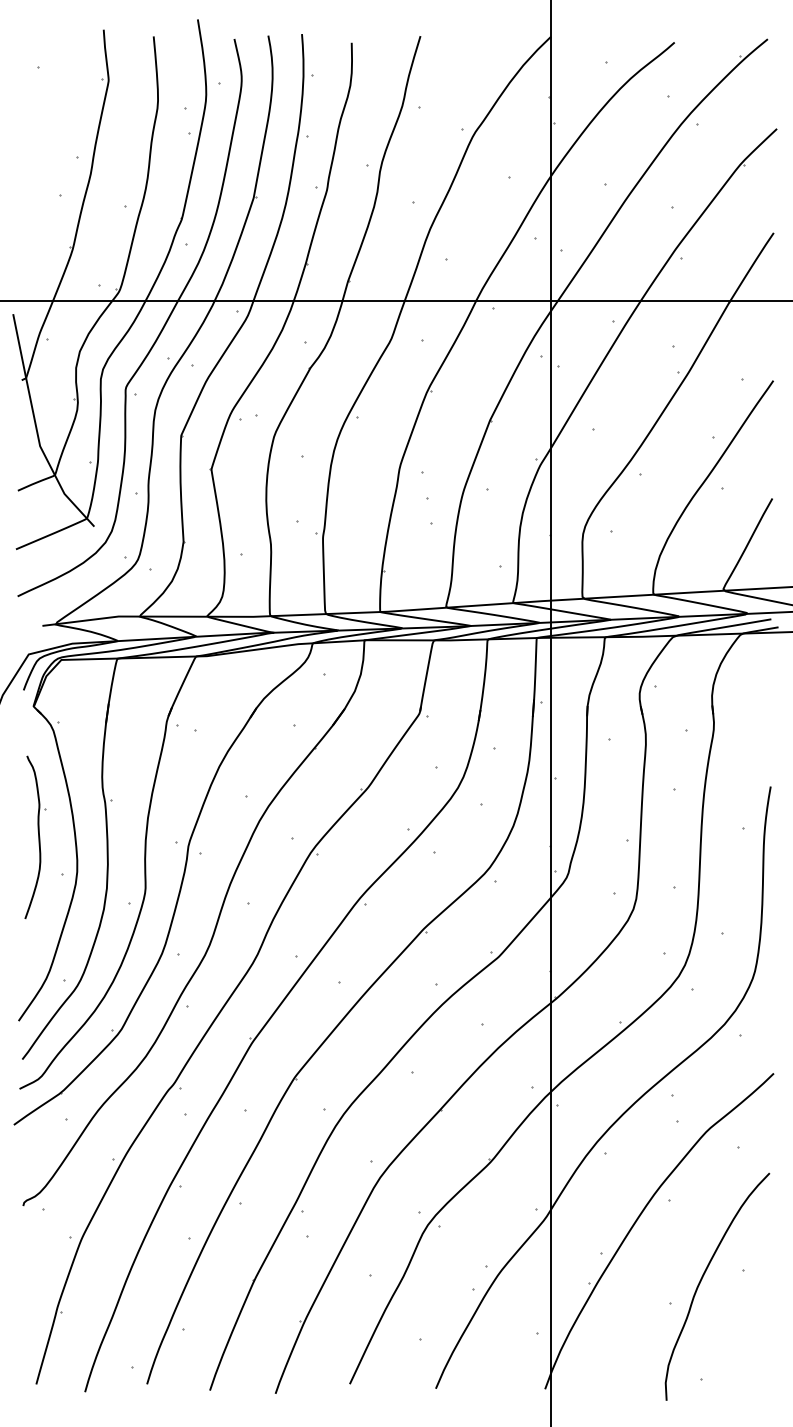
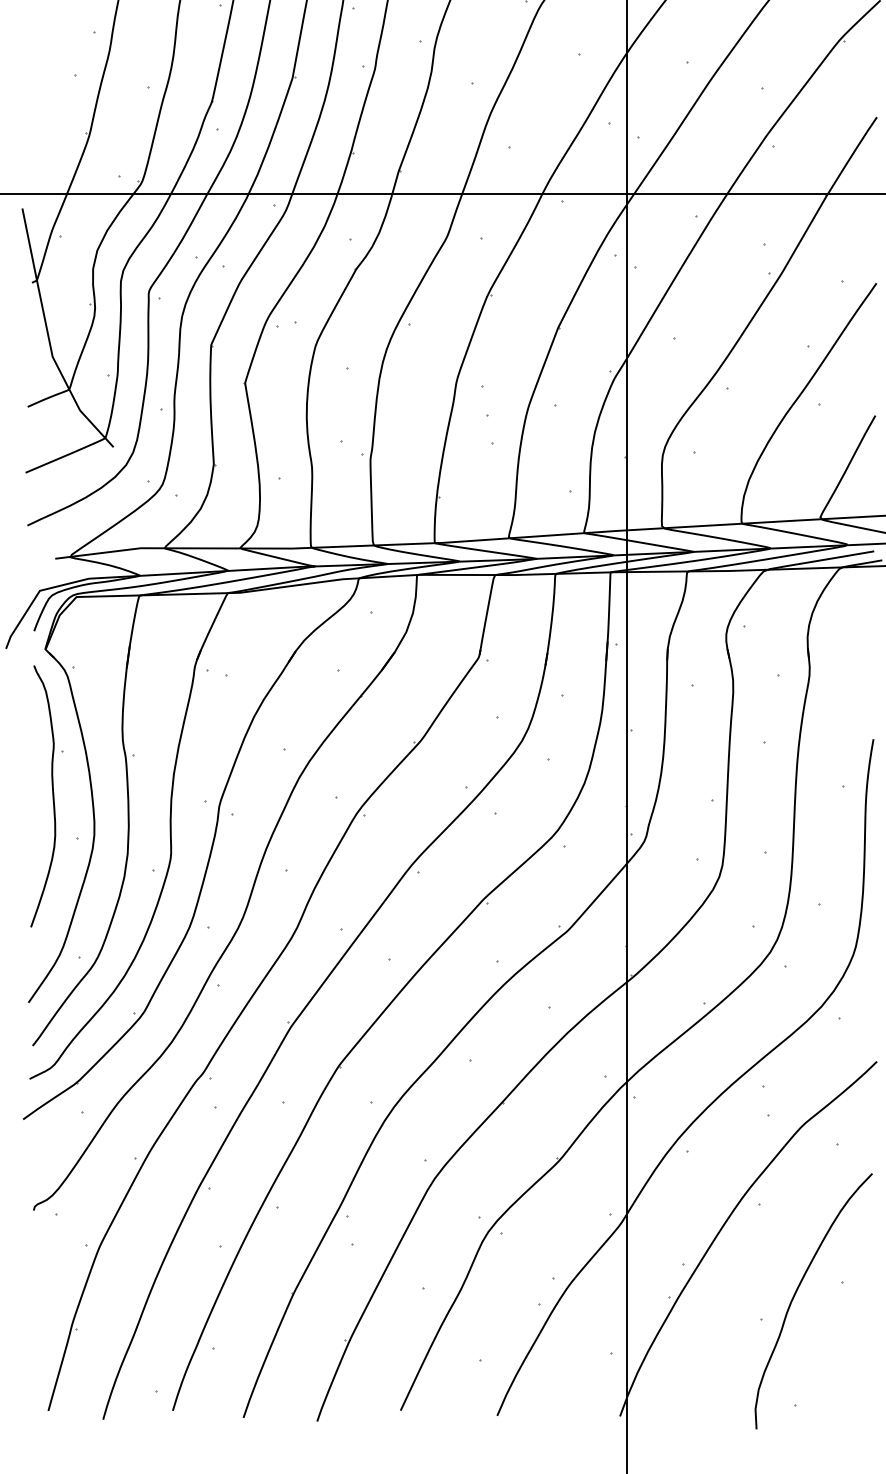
part: (35, 837) -> (47, 796), size x1.43

